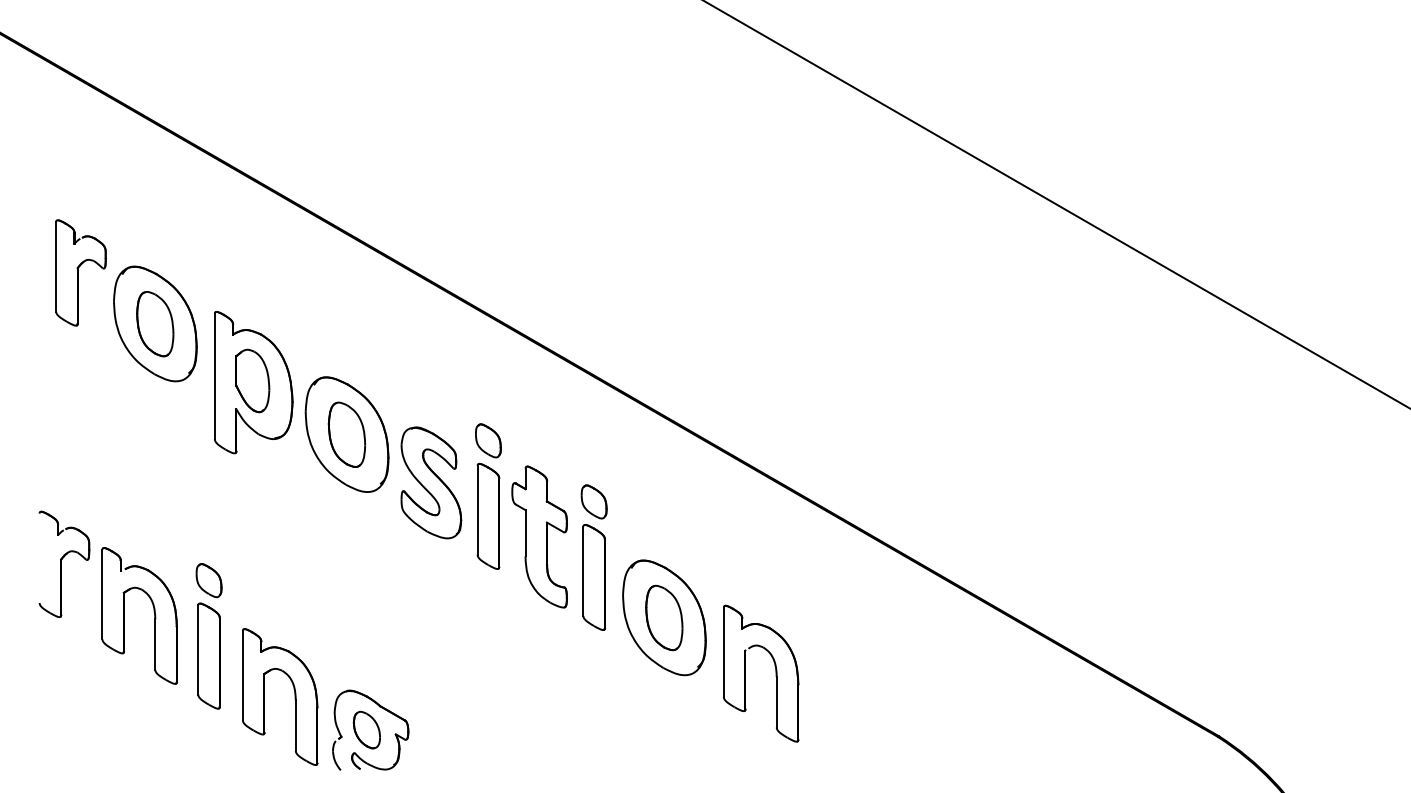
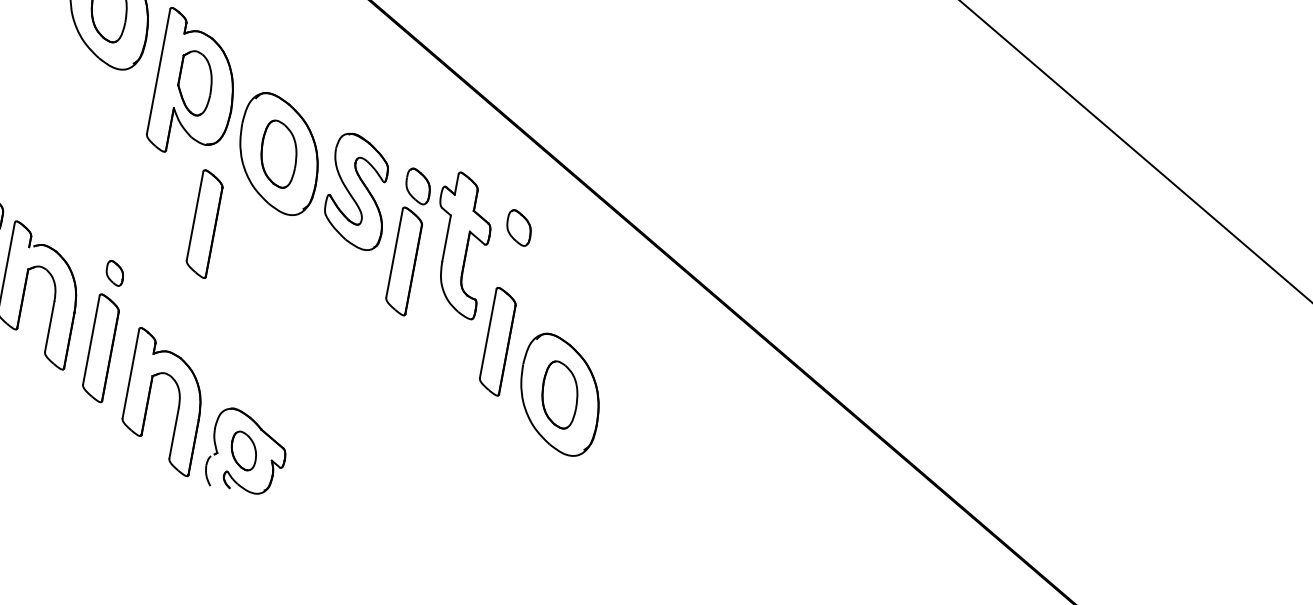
part: (431, 482) -> (358, 191), moved
part: (593, 501) -> (518, 227), moved
part: (287, 515) -> (204, 223), added
part: (539, 536) -> (459, 244), moved
part: (208, 580) -> (114, 273), size x0.7
part: (775, 673) -> (659, 470), removed

